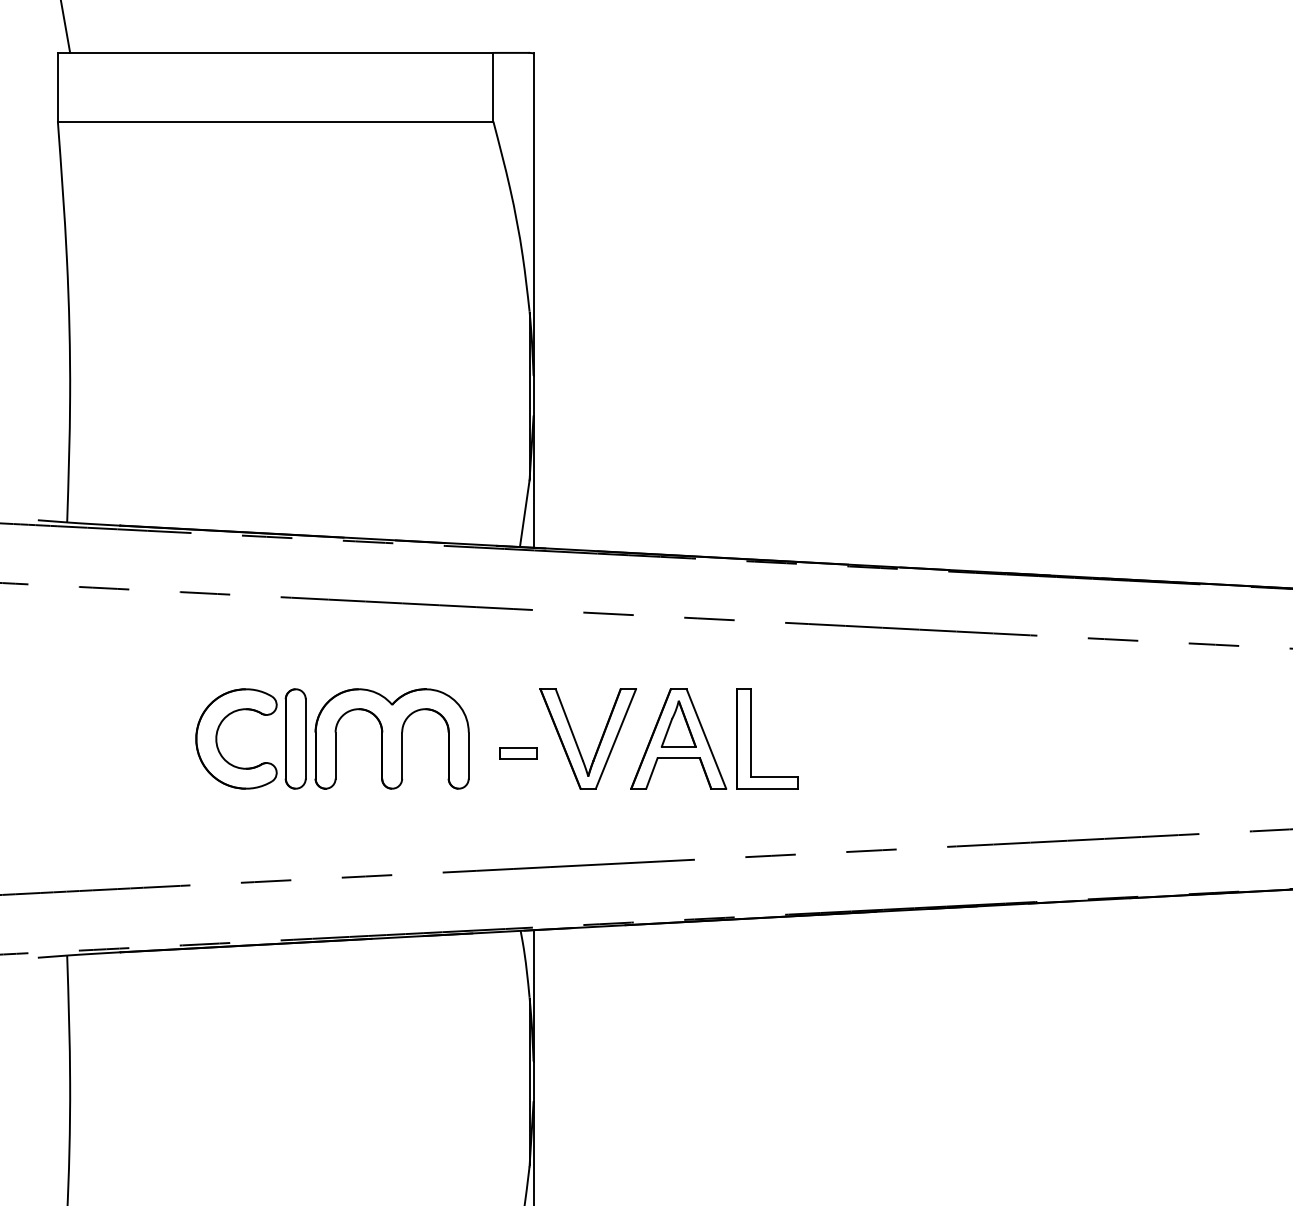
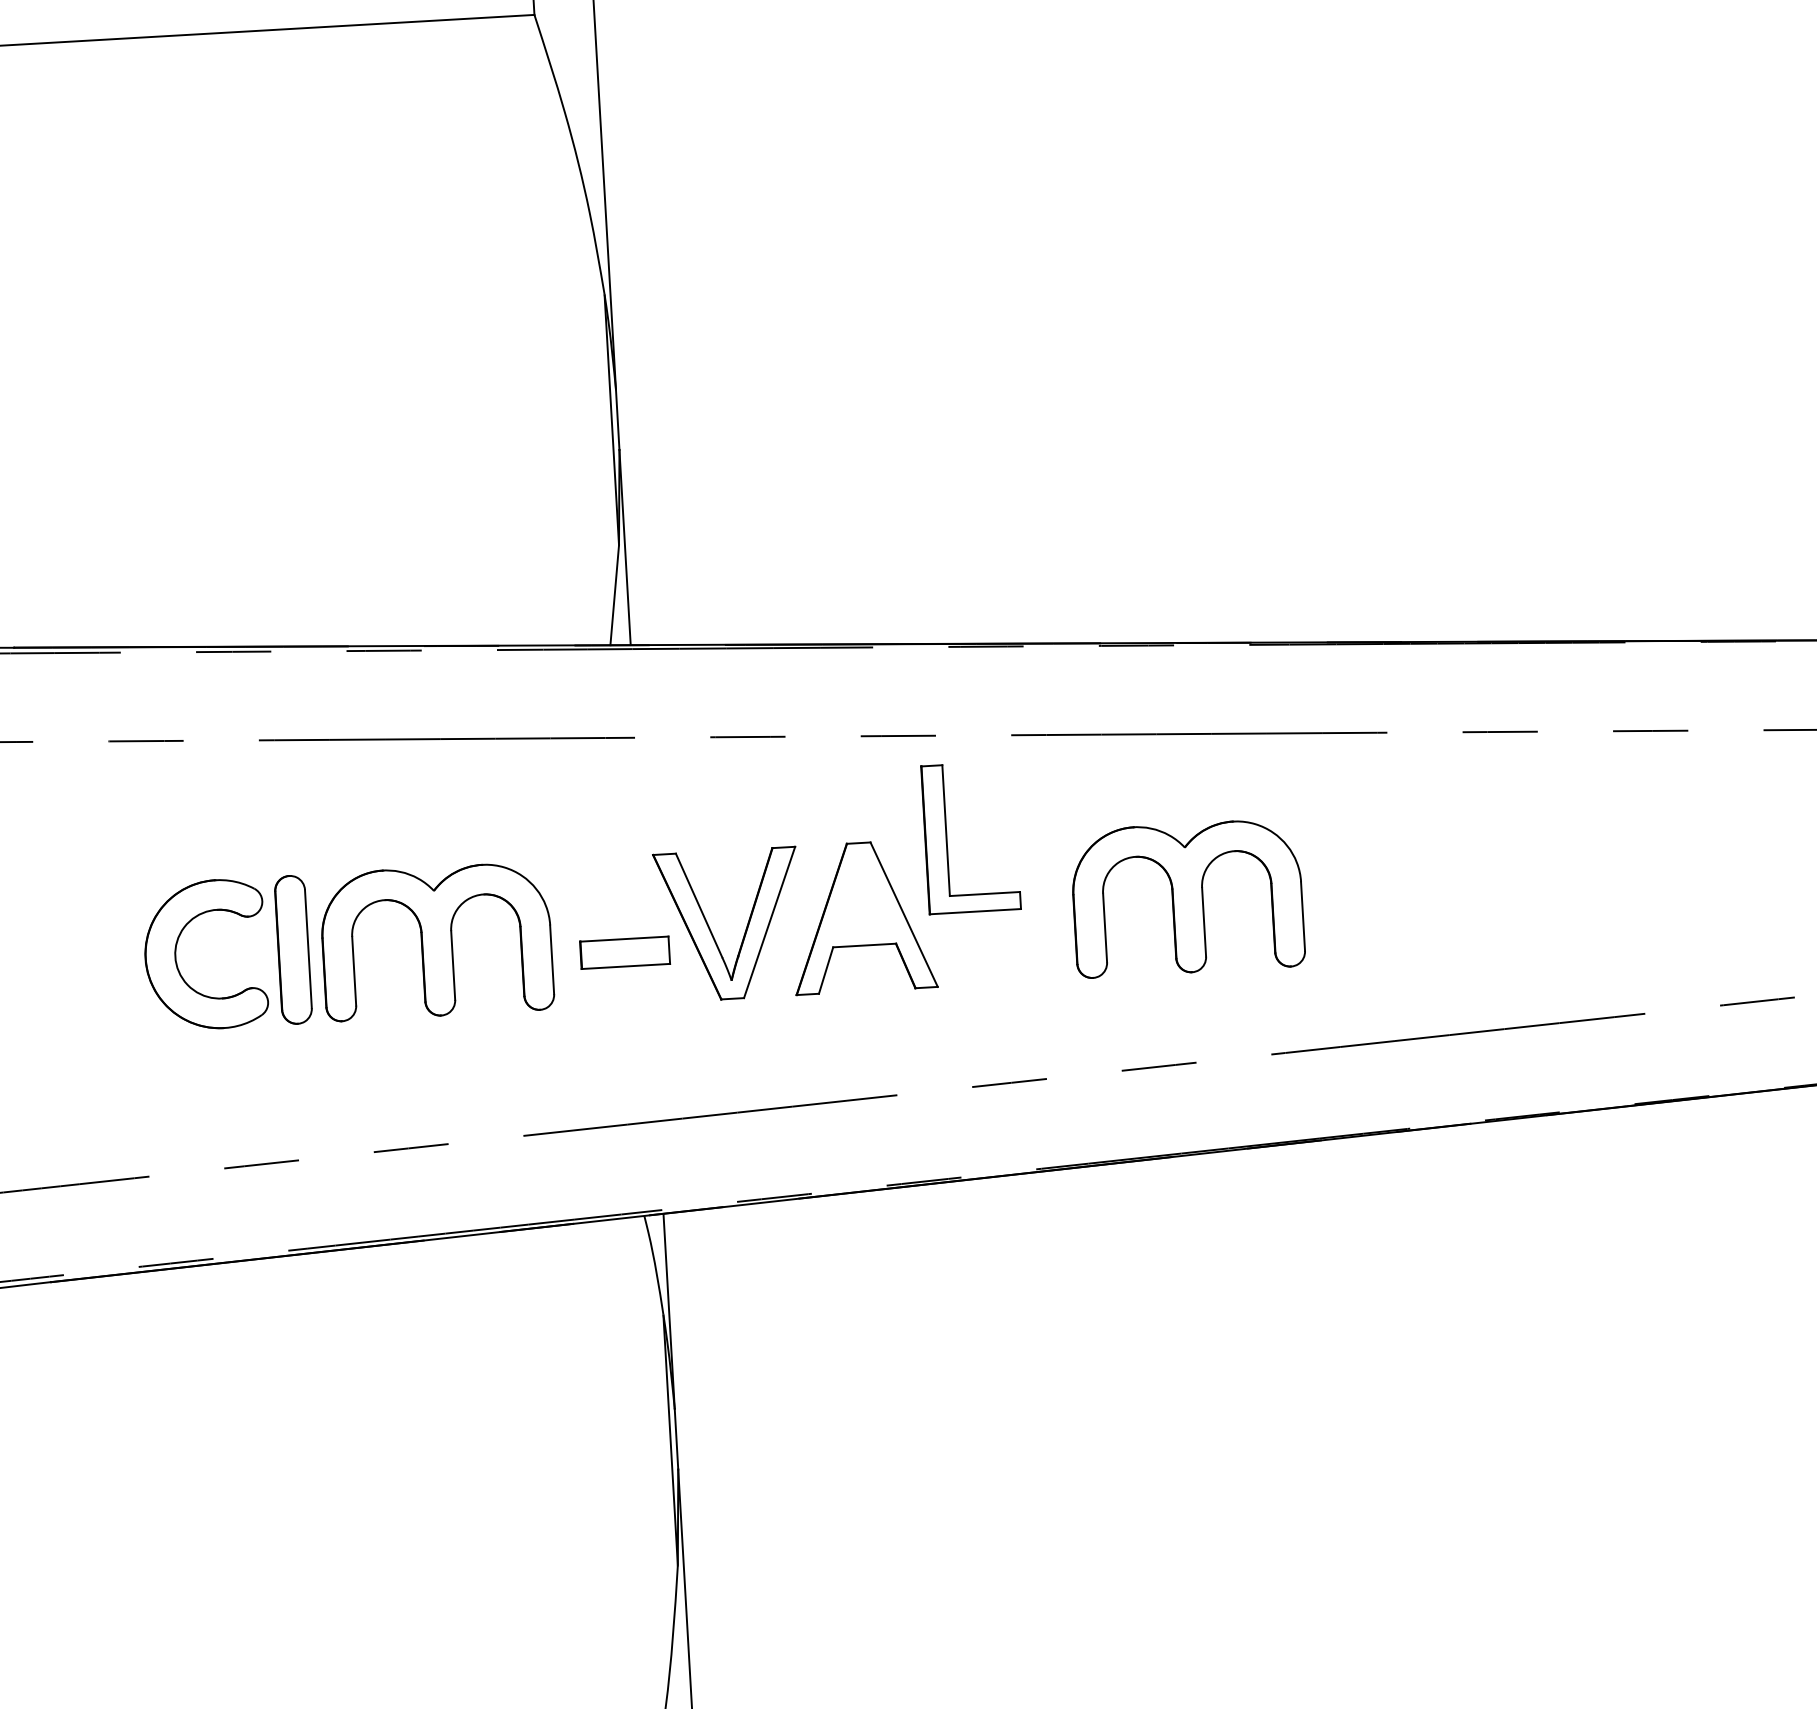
part: (678, 723) -> (861, 894), removed
part: (751, 738) -> (947, 838), moved
part: (896, 738) -> (1186, 897), added
part: (518, 753) -> (625, 952), size x1.6

